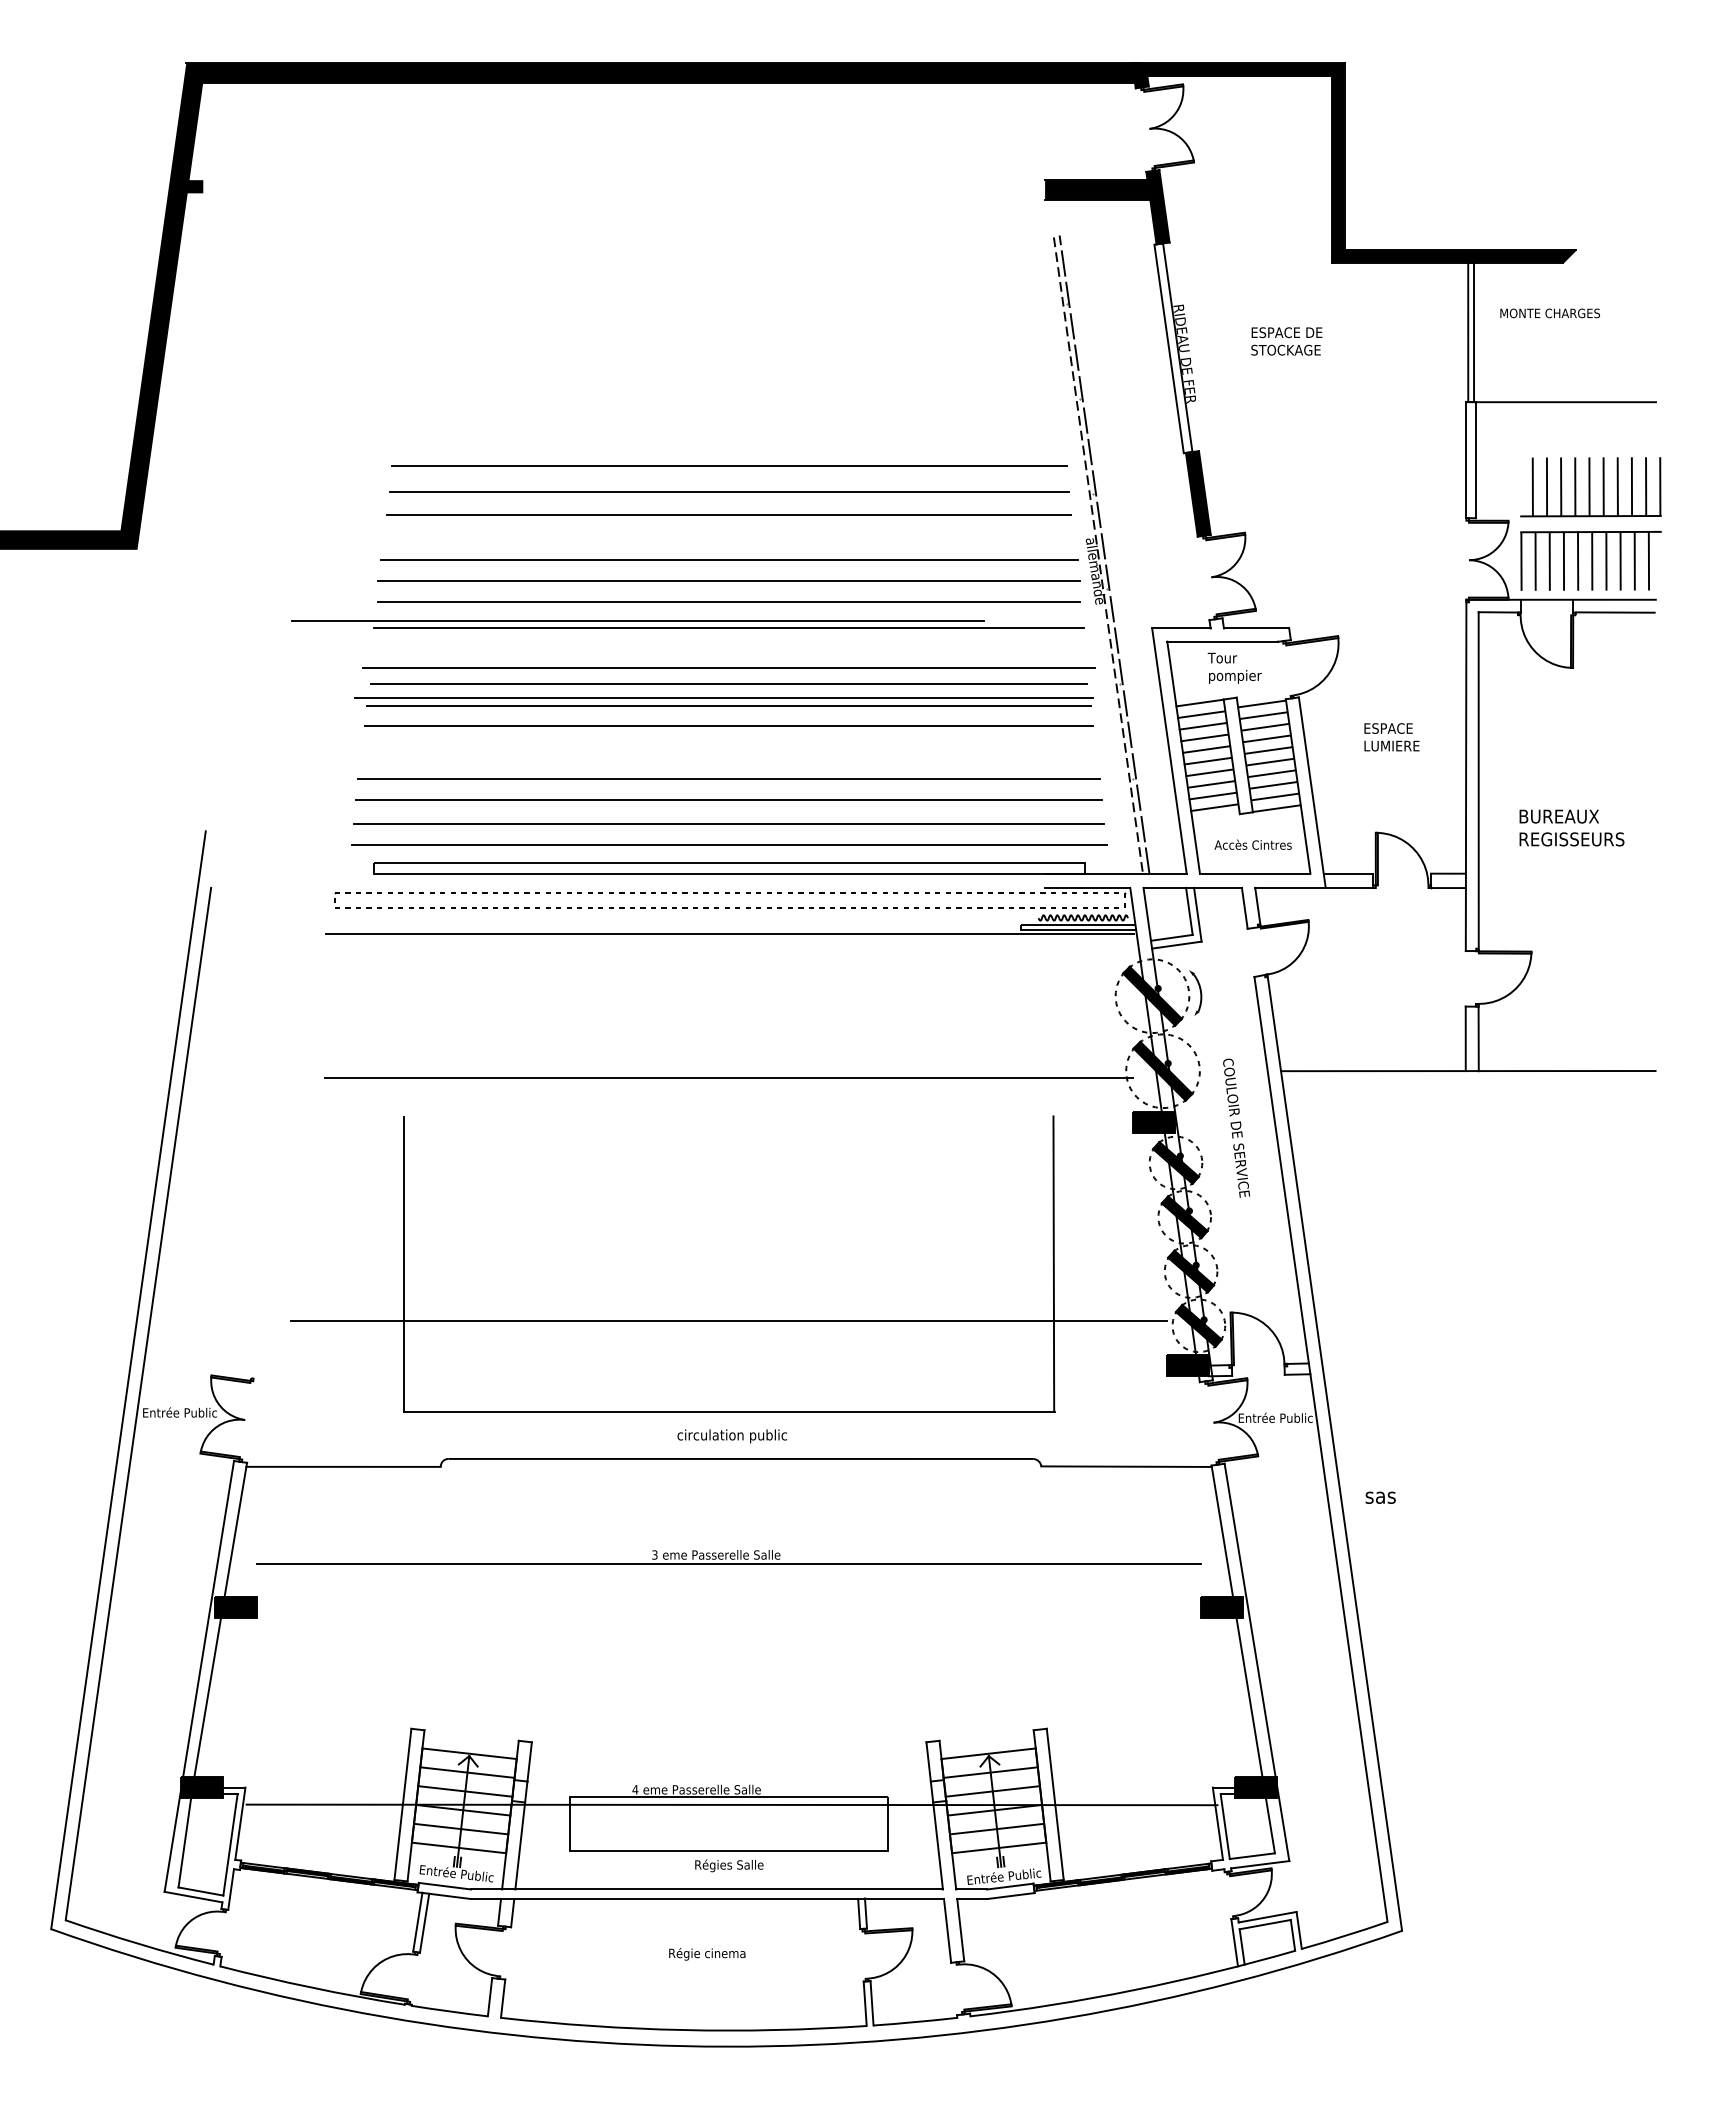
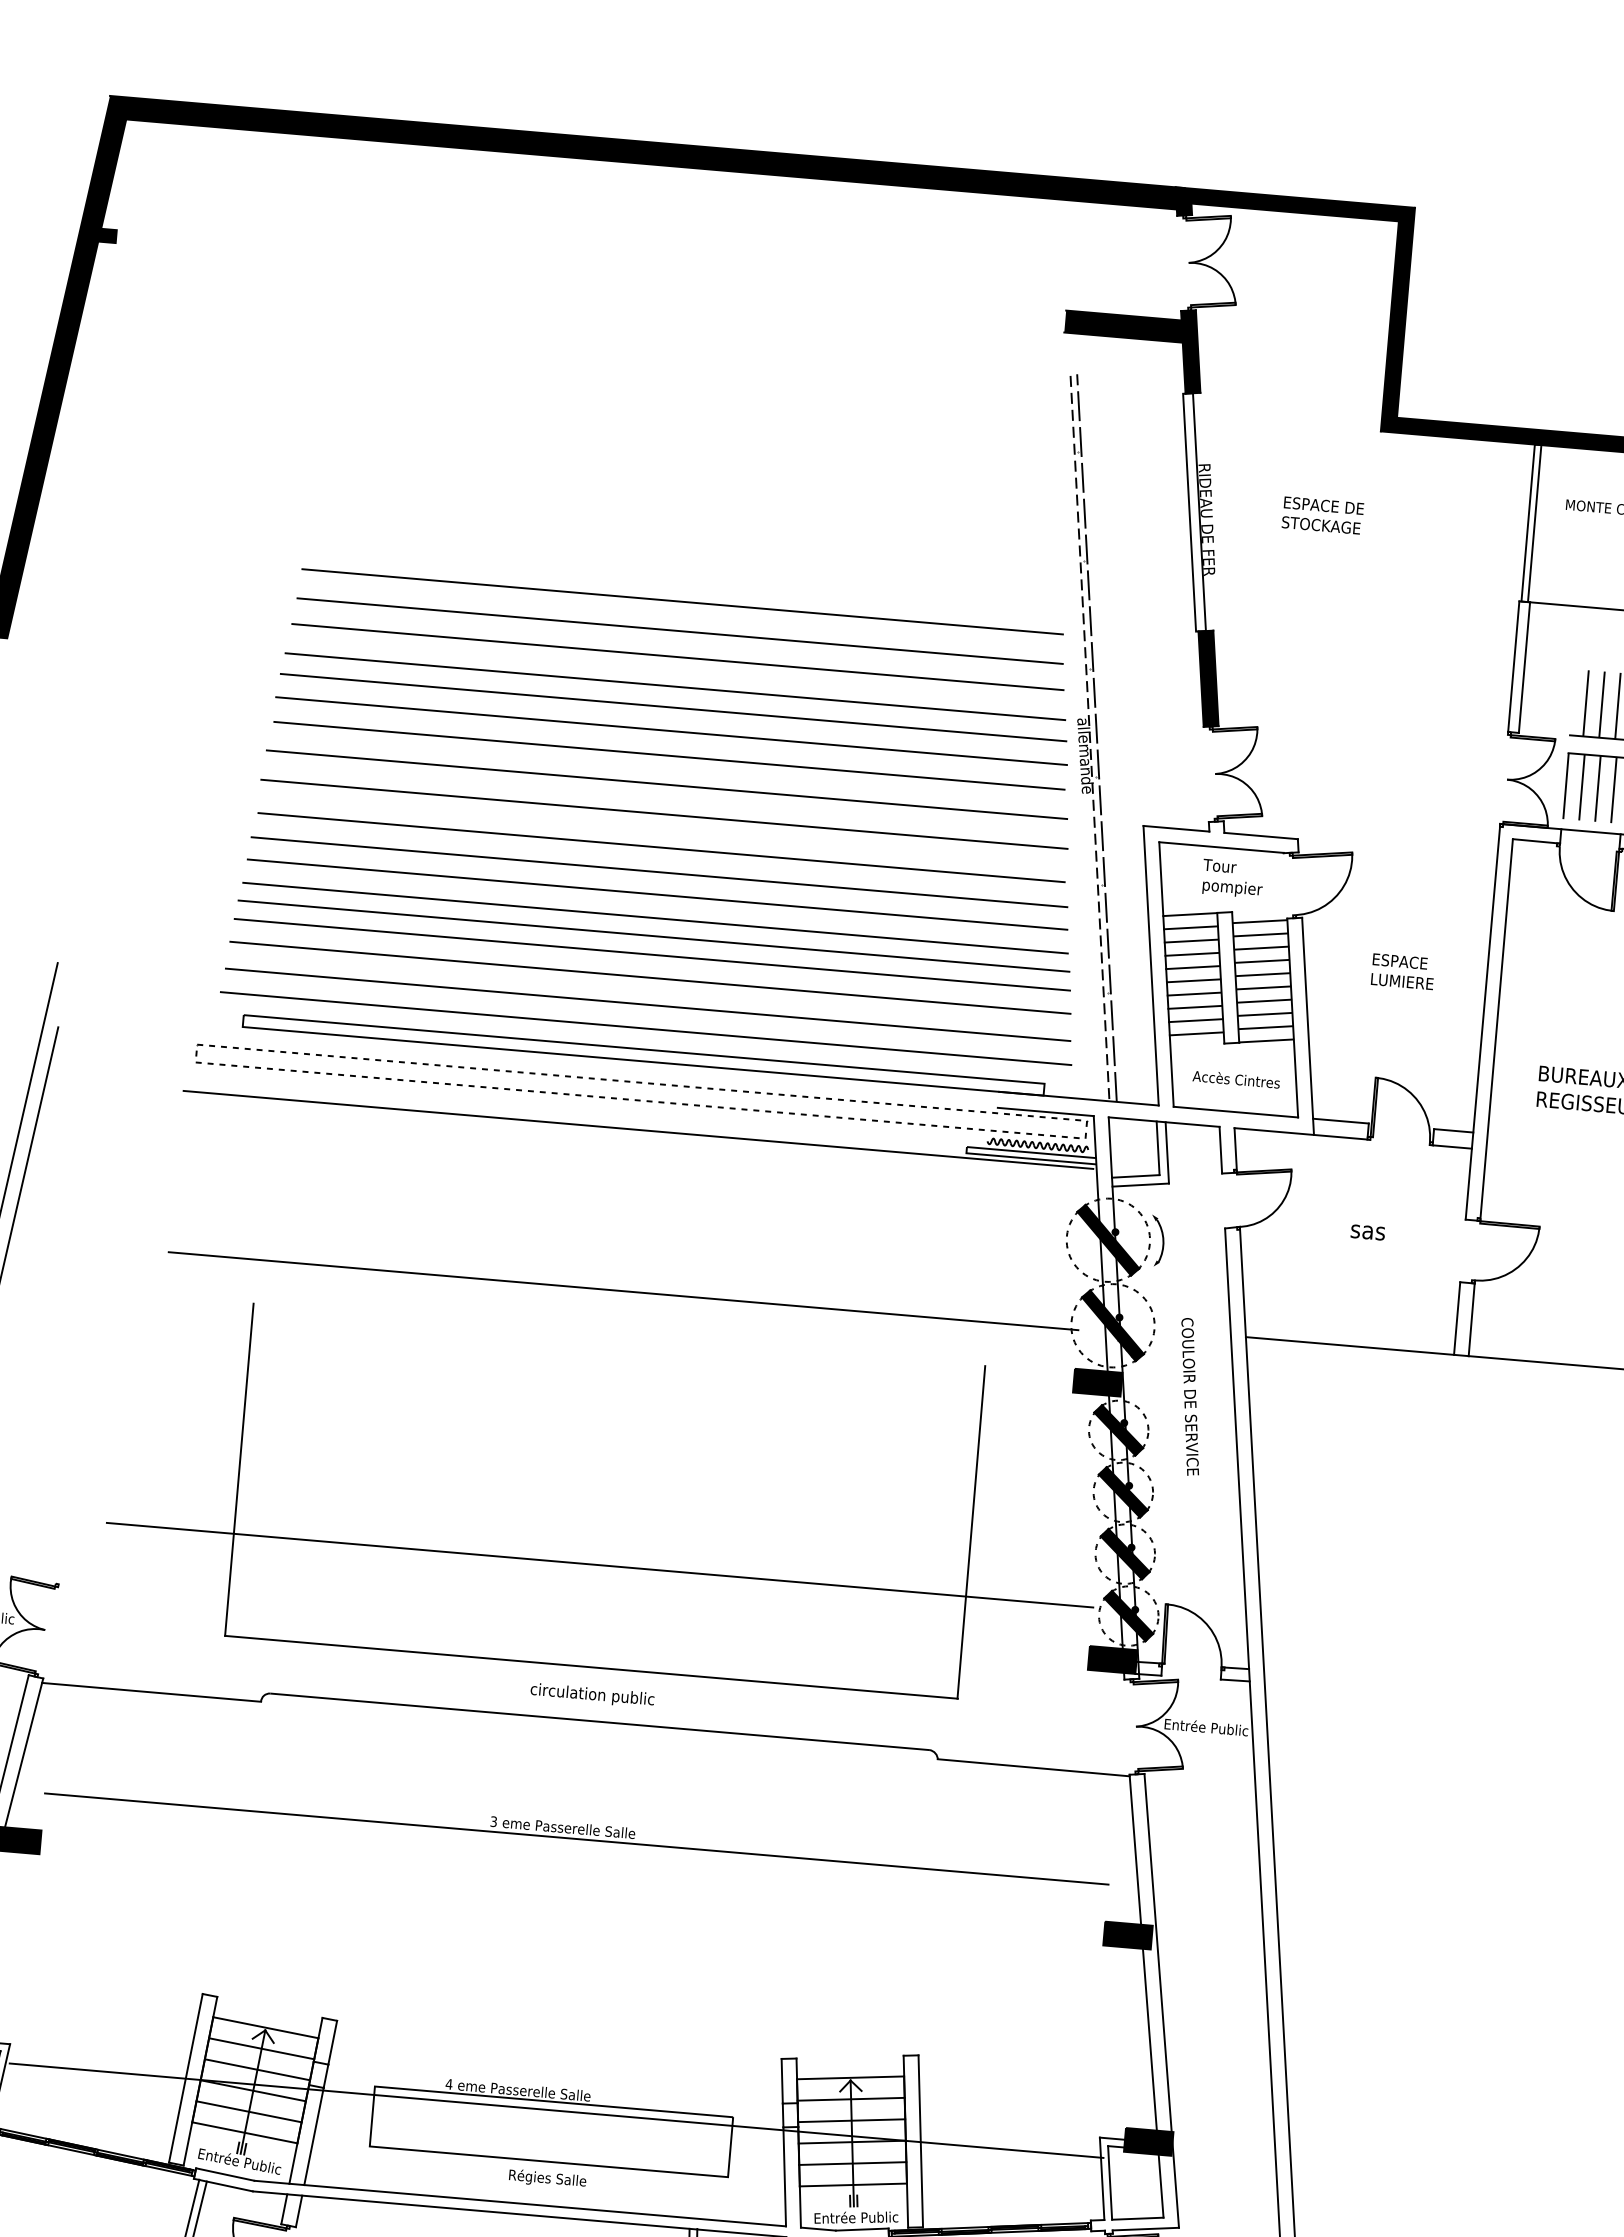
line: (637, 620) -> (674, 685), moved
line: (728, 654) -> (663, 814), added
line: (728, 667) -> (654, 917), moved
line: (723, 697) -> (653, 936), moved
text: (1380, 1497) -> (1367, 1232), moved

